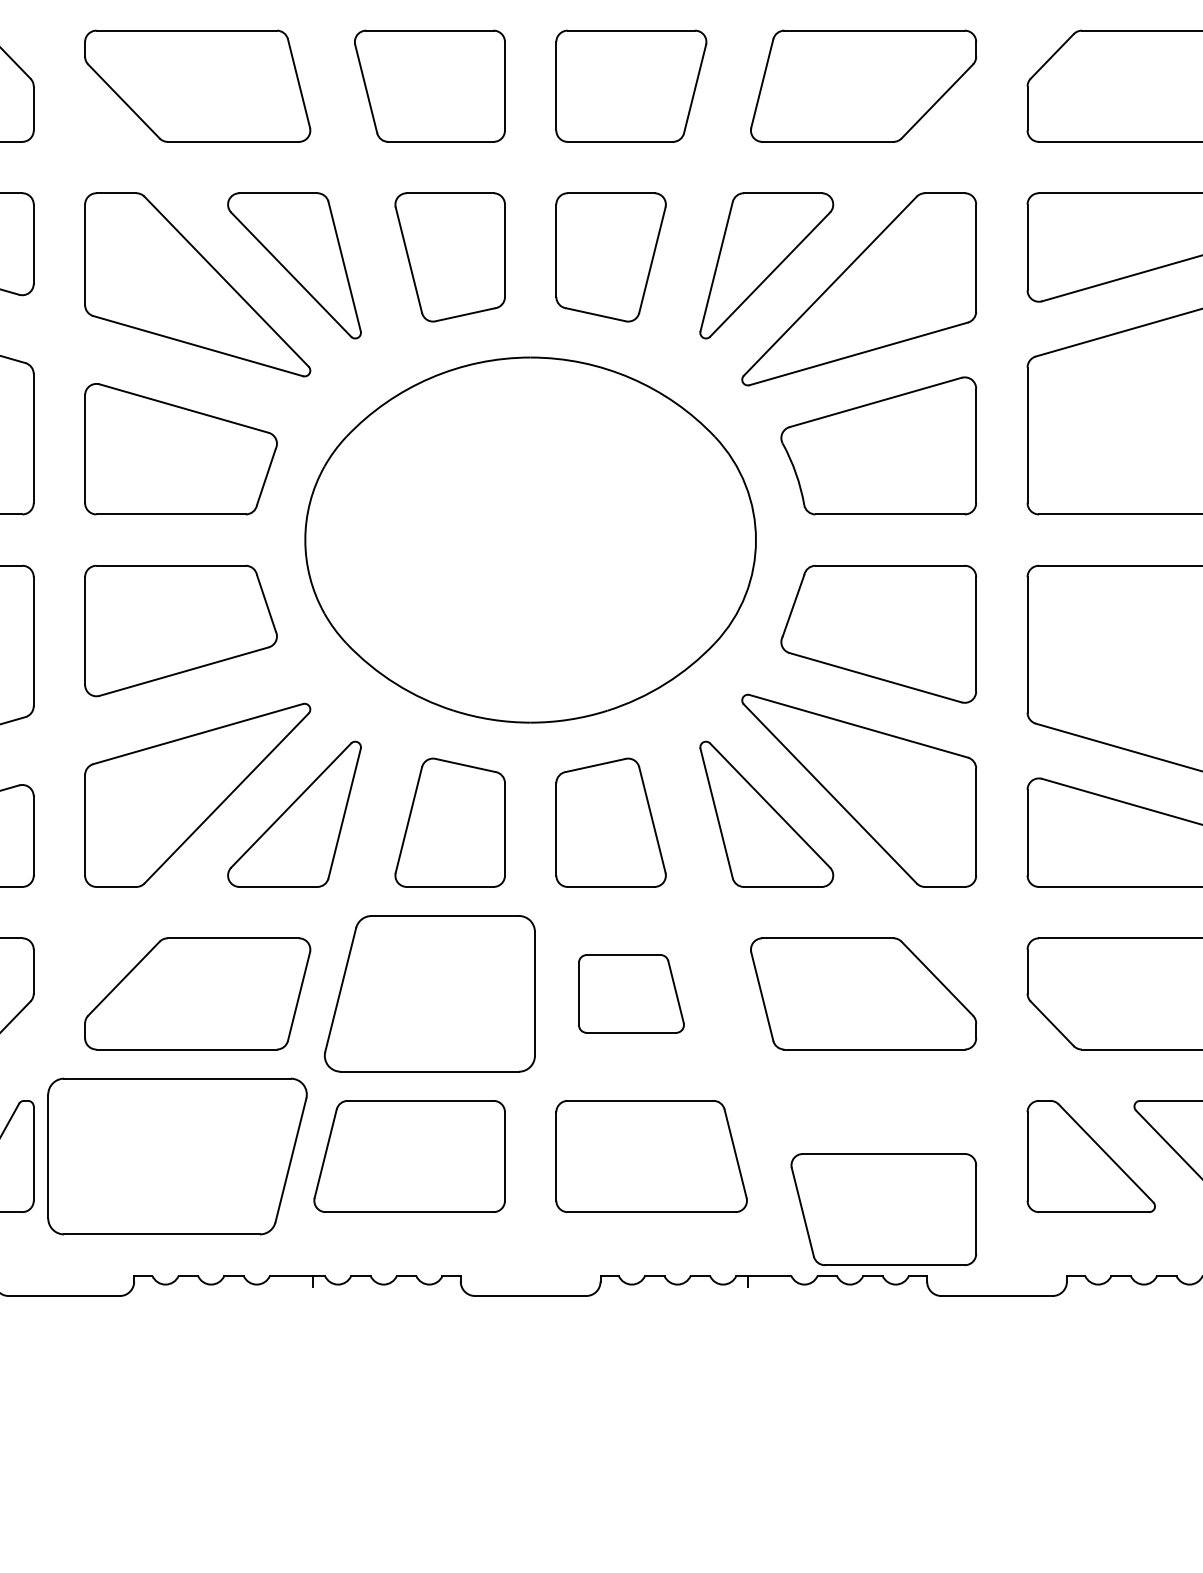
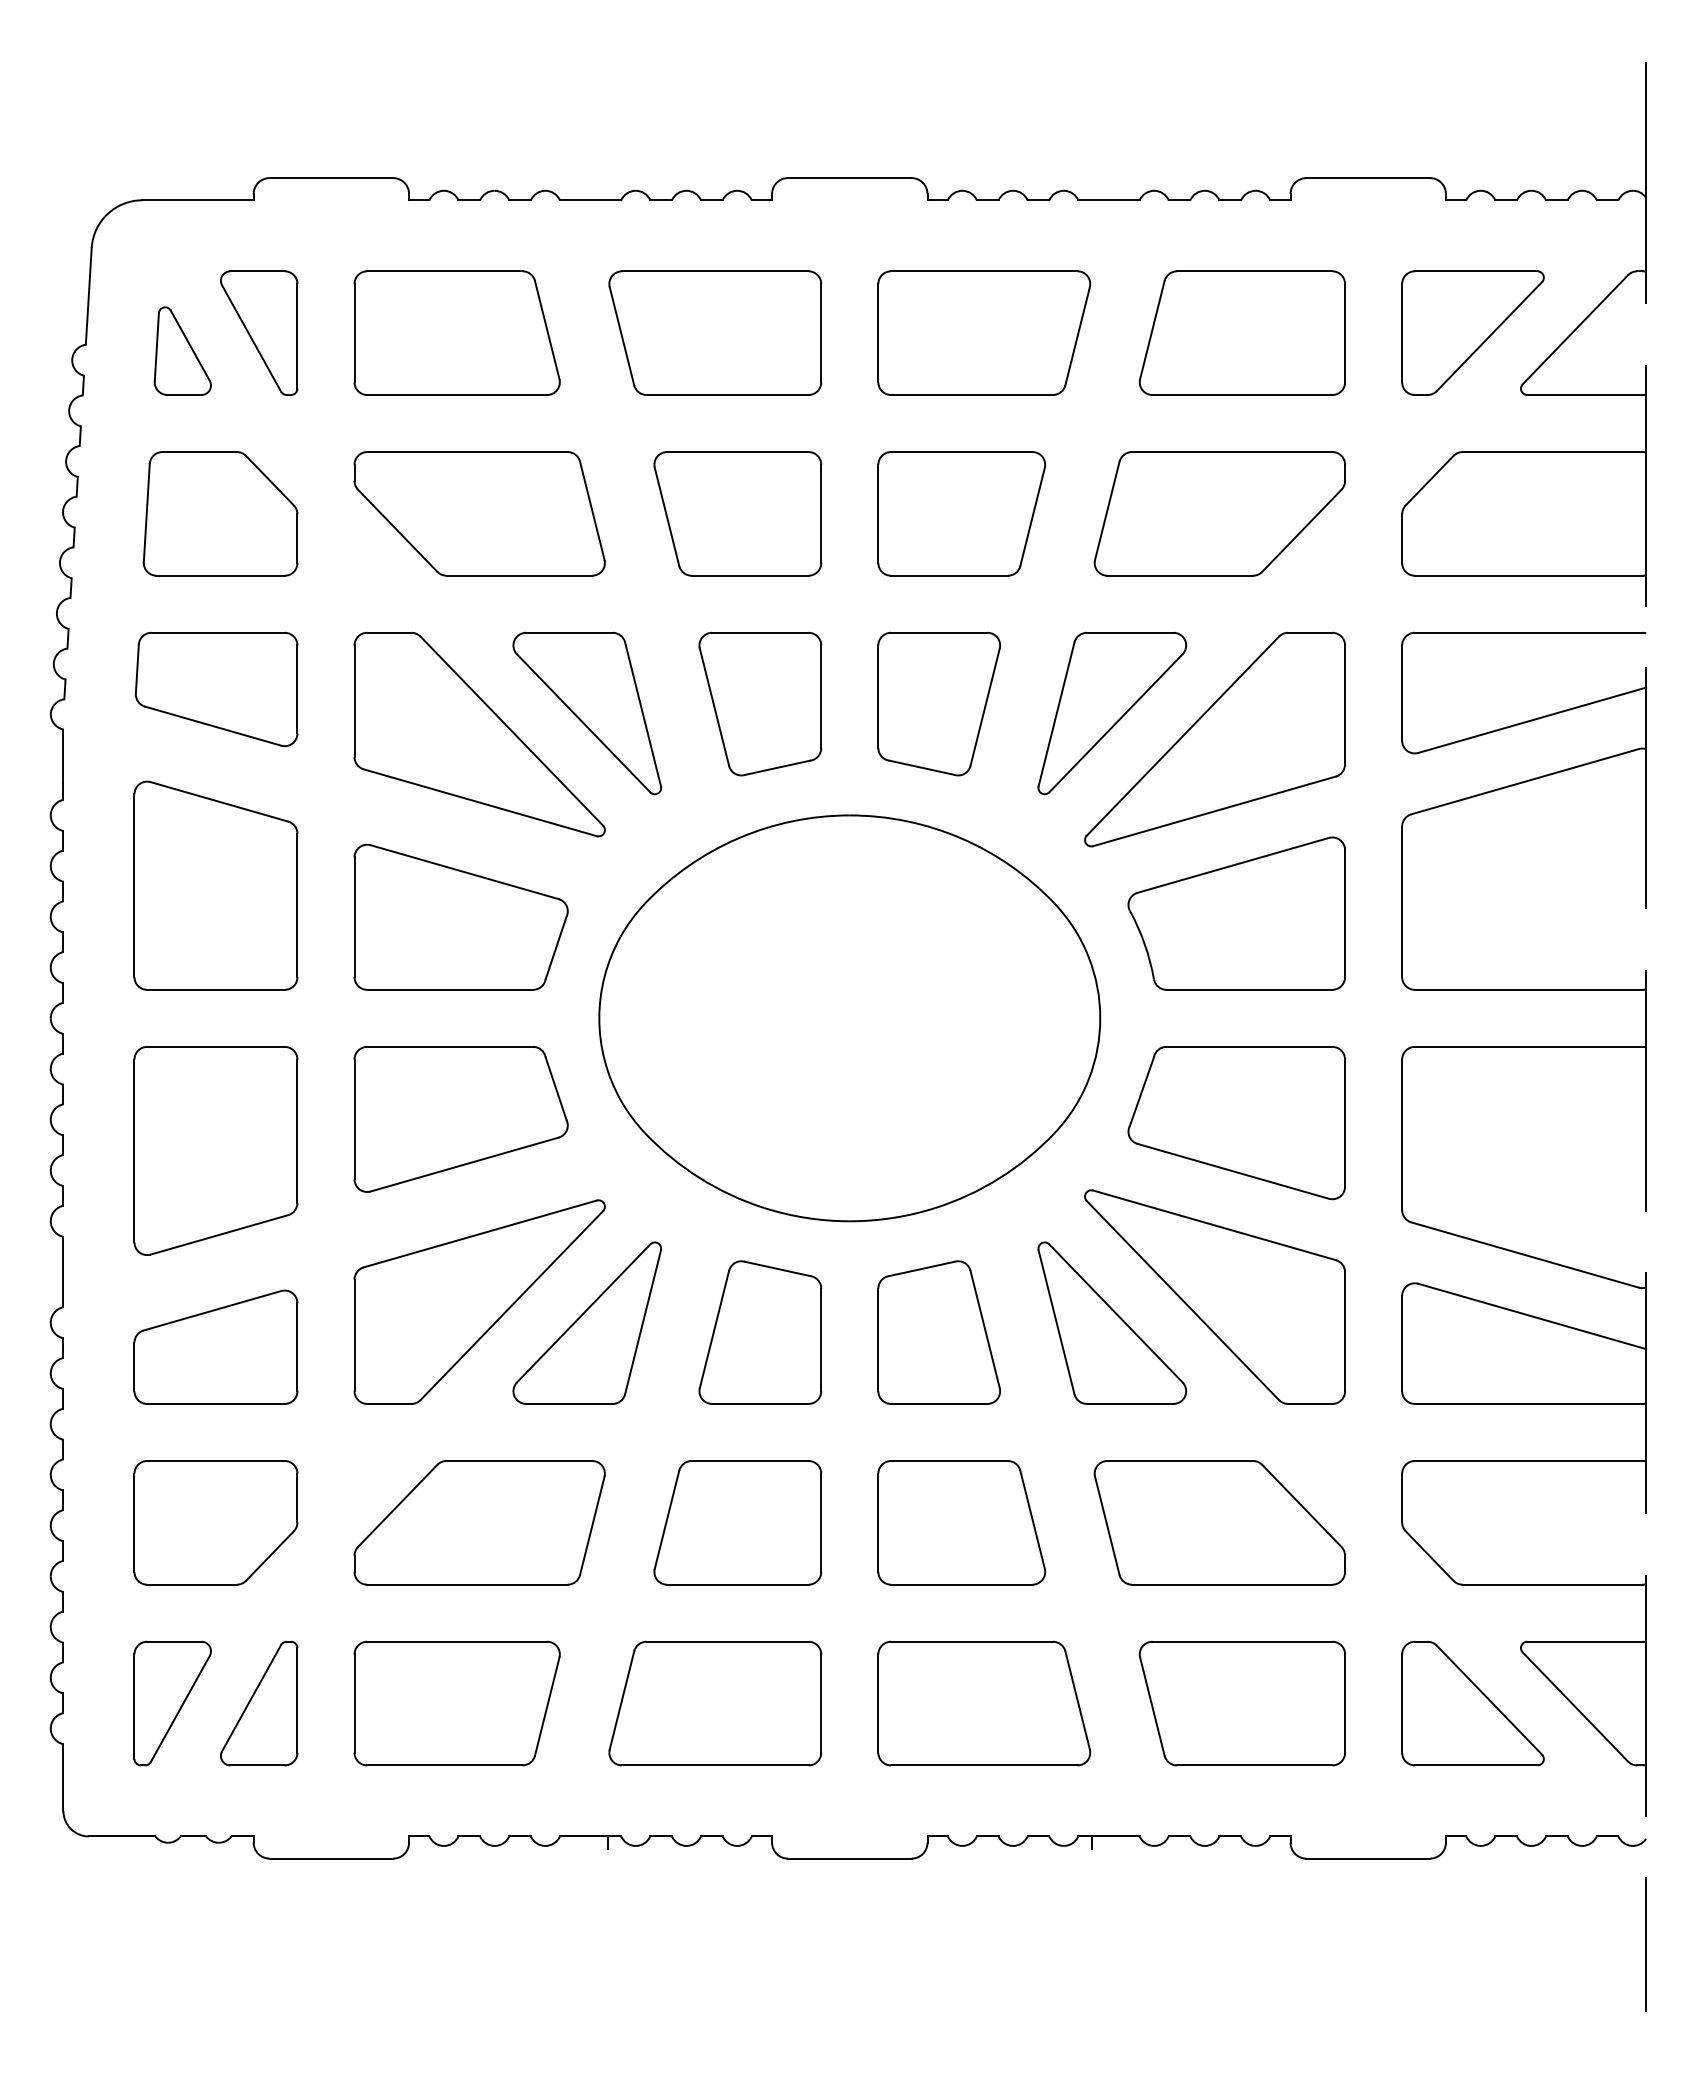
part: (429, 993) -> (737, 1522), size x0.71
part: (631, 993) -> (961, 1522), size x1.43
part: (176, 1156) -> (456, 1703), size x0.71
part: (883, 1209) -> (1241, 1703), moved

